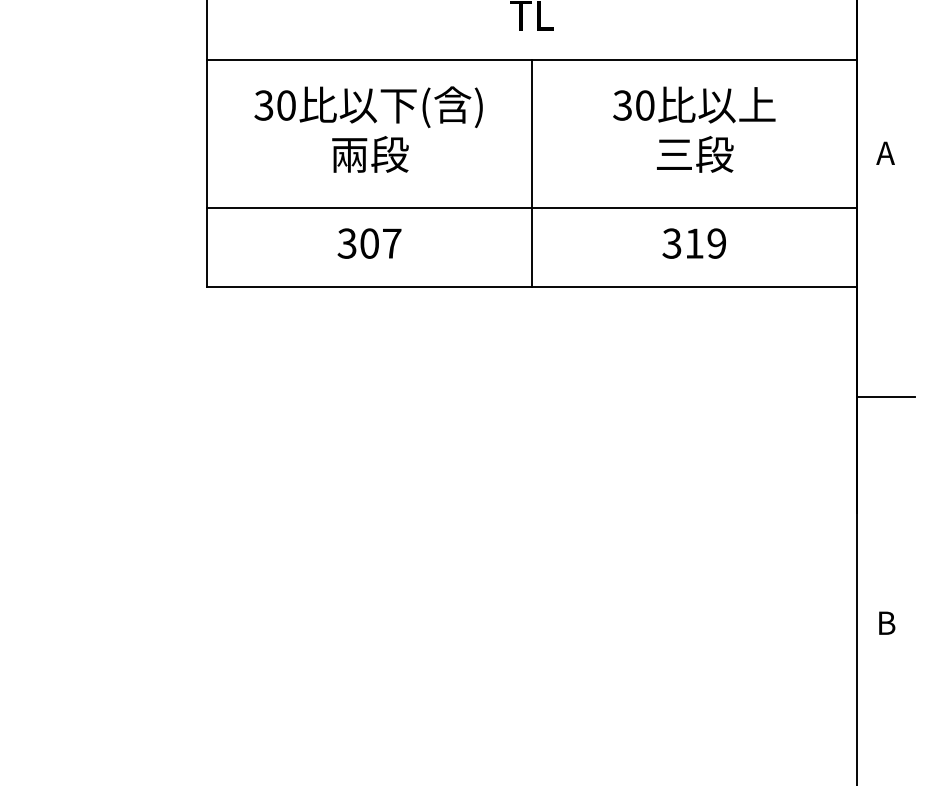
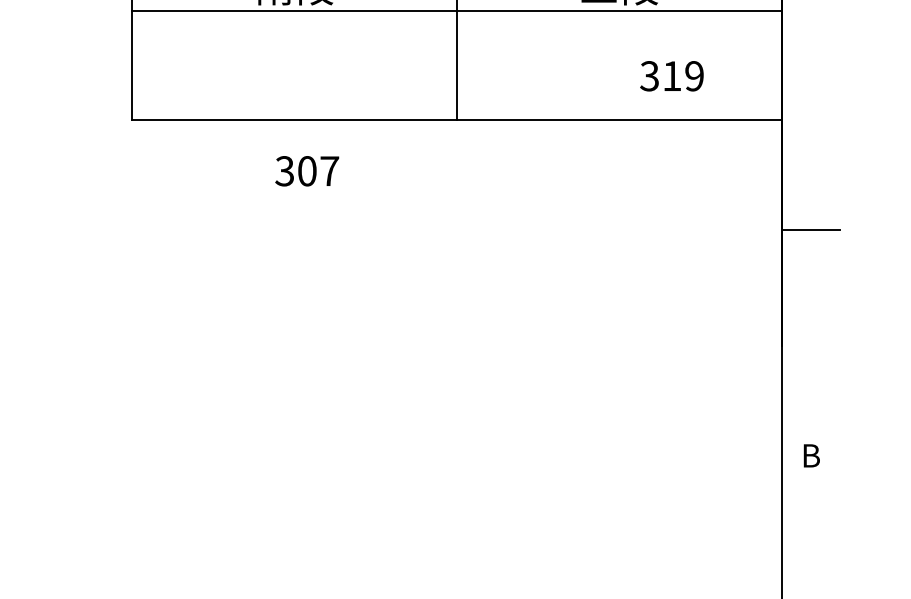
line: (532, 208) -> (457, 11), moved
text: (369, 243) -> (307, 171), moved
text: (693, 243) -> (671, 76), moved

